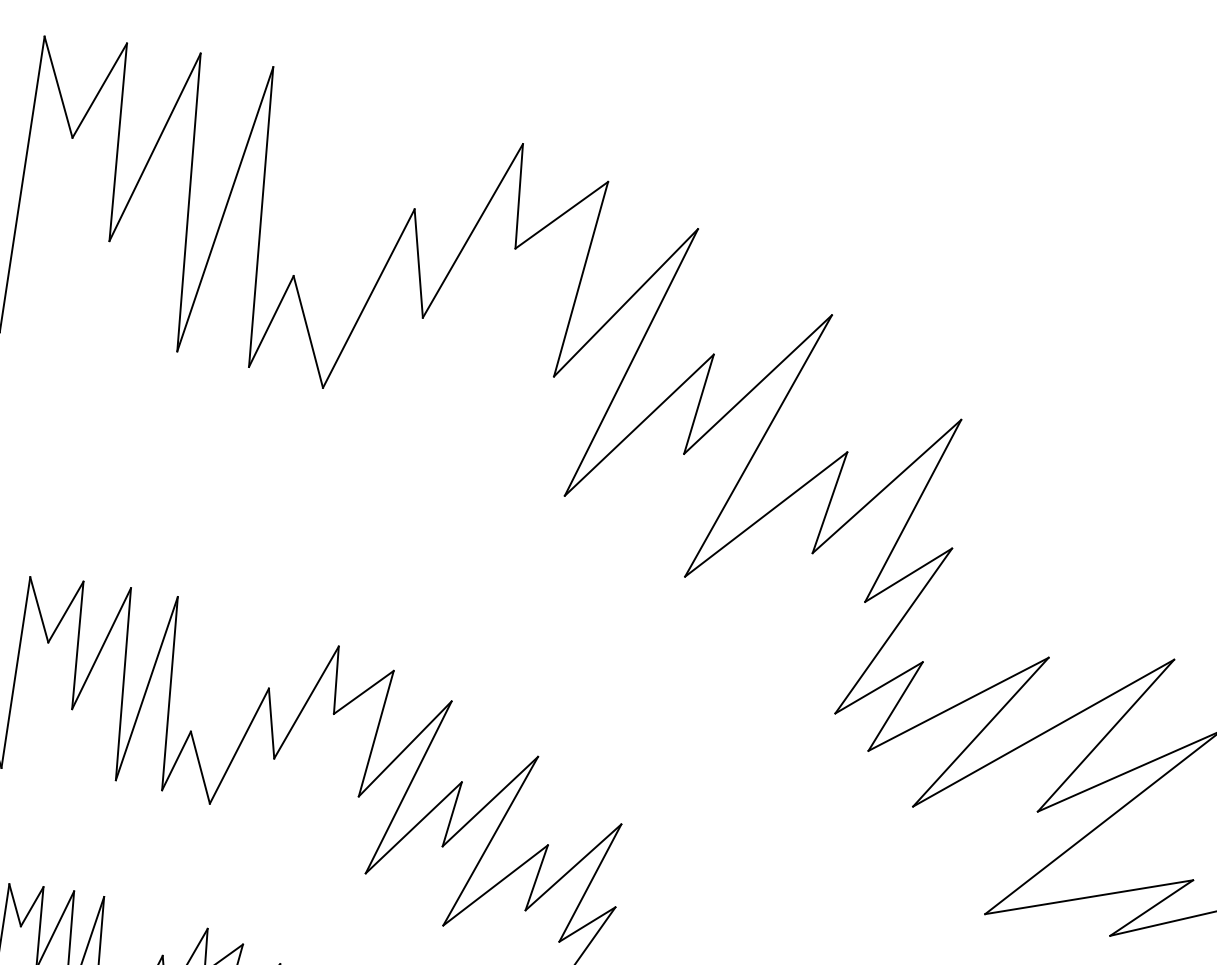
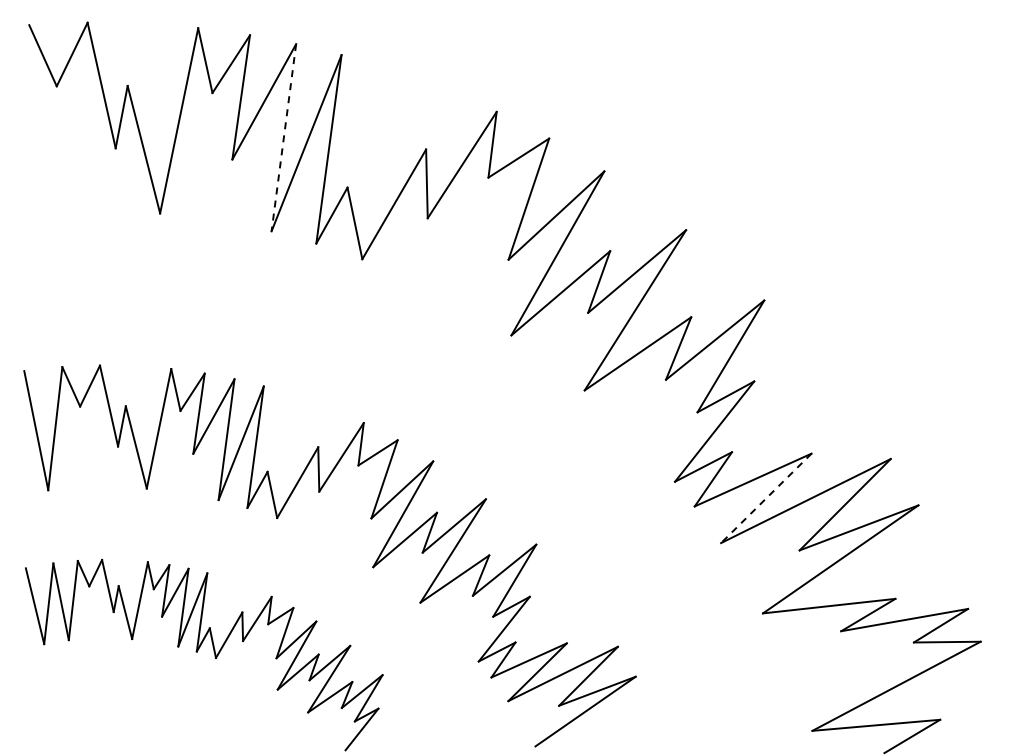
line: (188, 203) -> (283, 138), solid -> dashed
line: (981, 732) -> (766, 498), solid -> dashed

